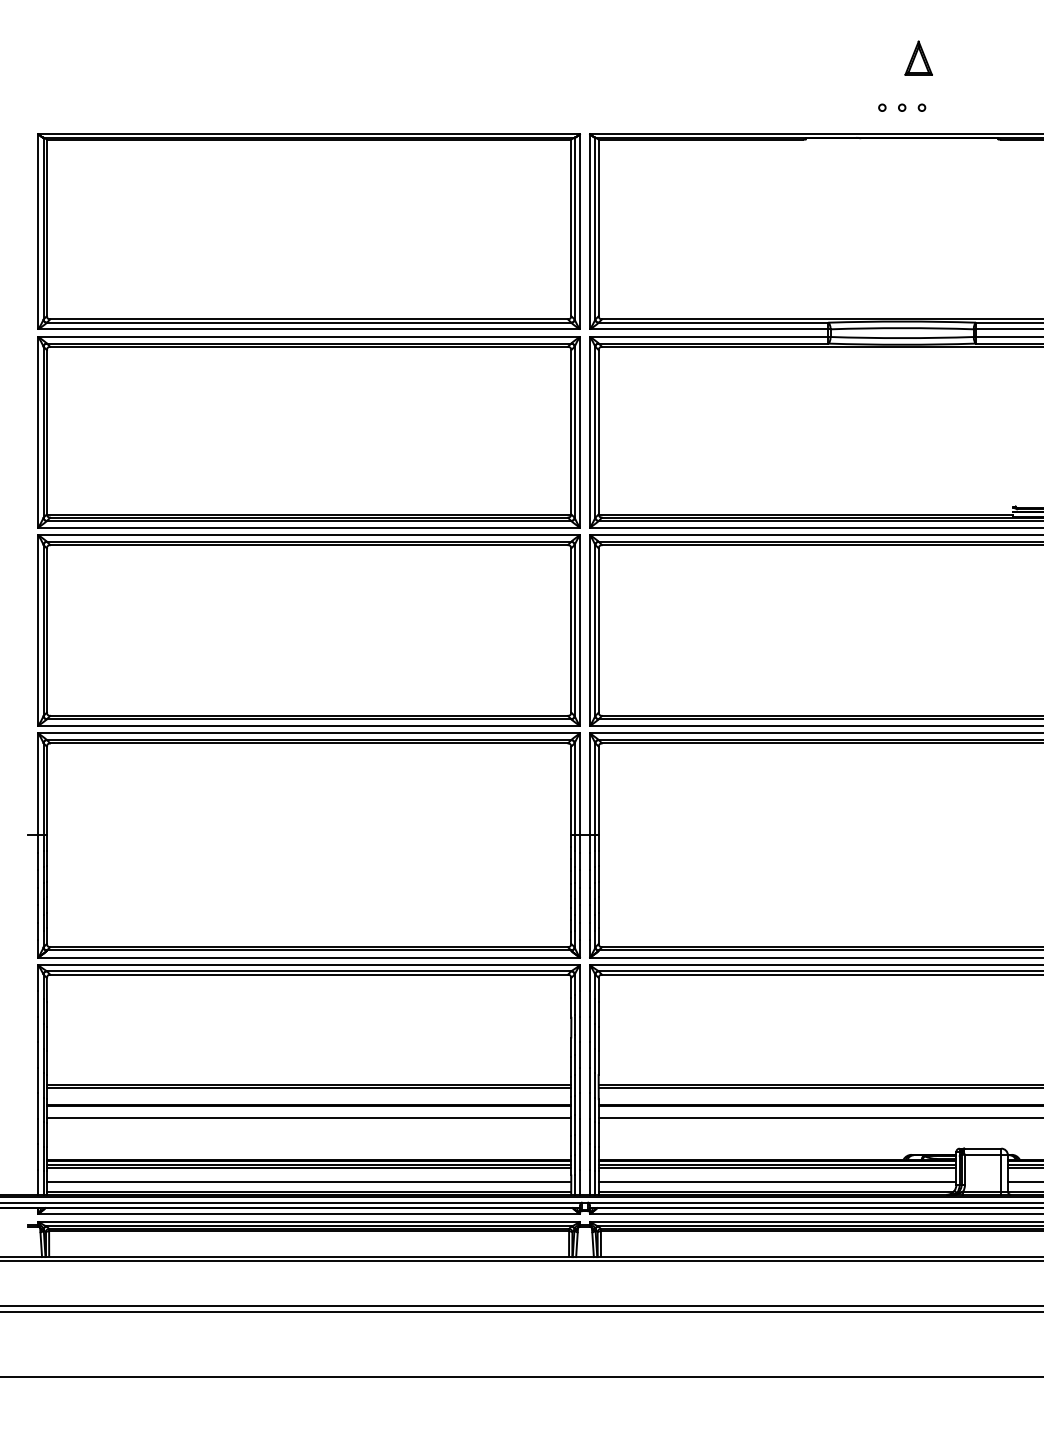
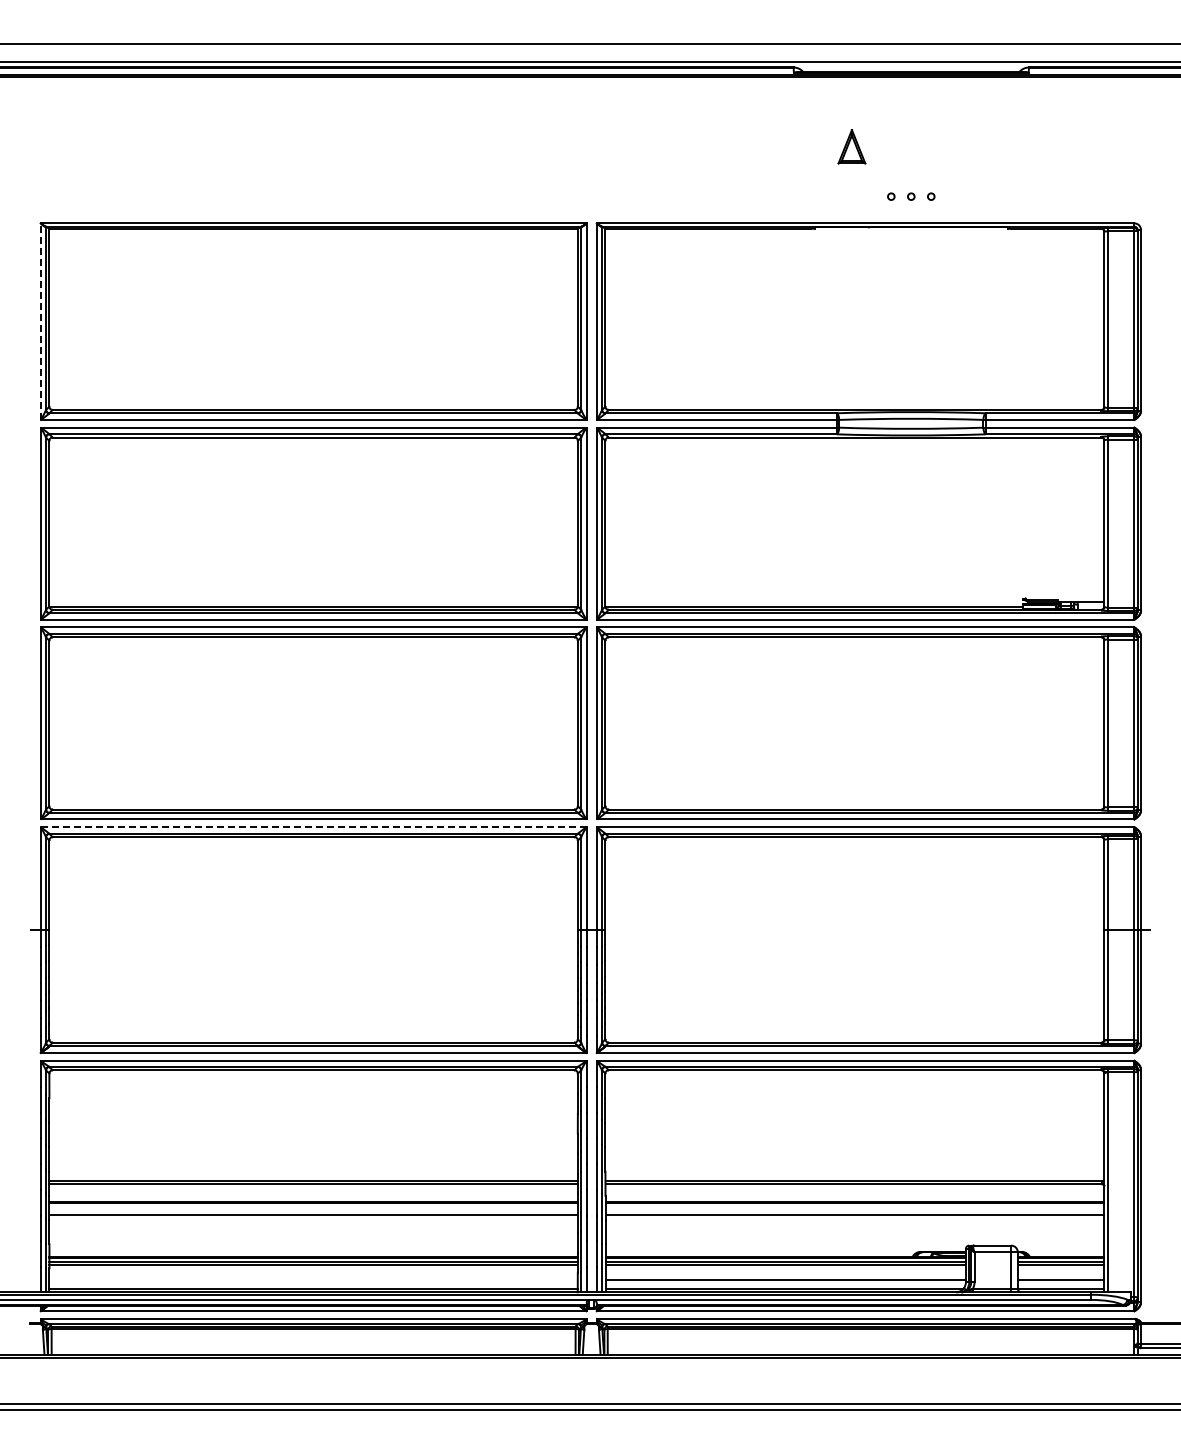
part: (918, 57) -> (851, 146), moved
line: (38, 231) -> (40, 321), solid -> dashed
line: (308, 733) -> (313, 827), solid -> dashed
line: (308, 1182) -> (313, 1279), removed

